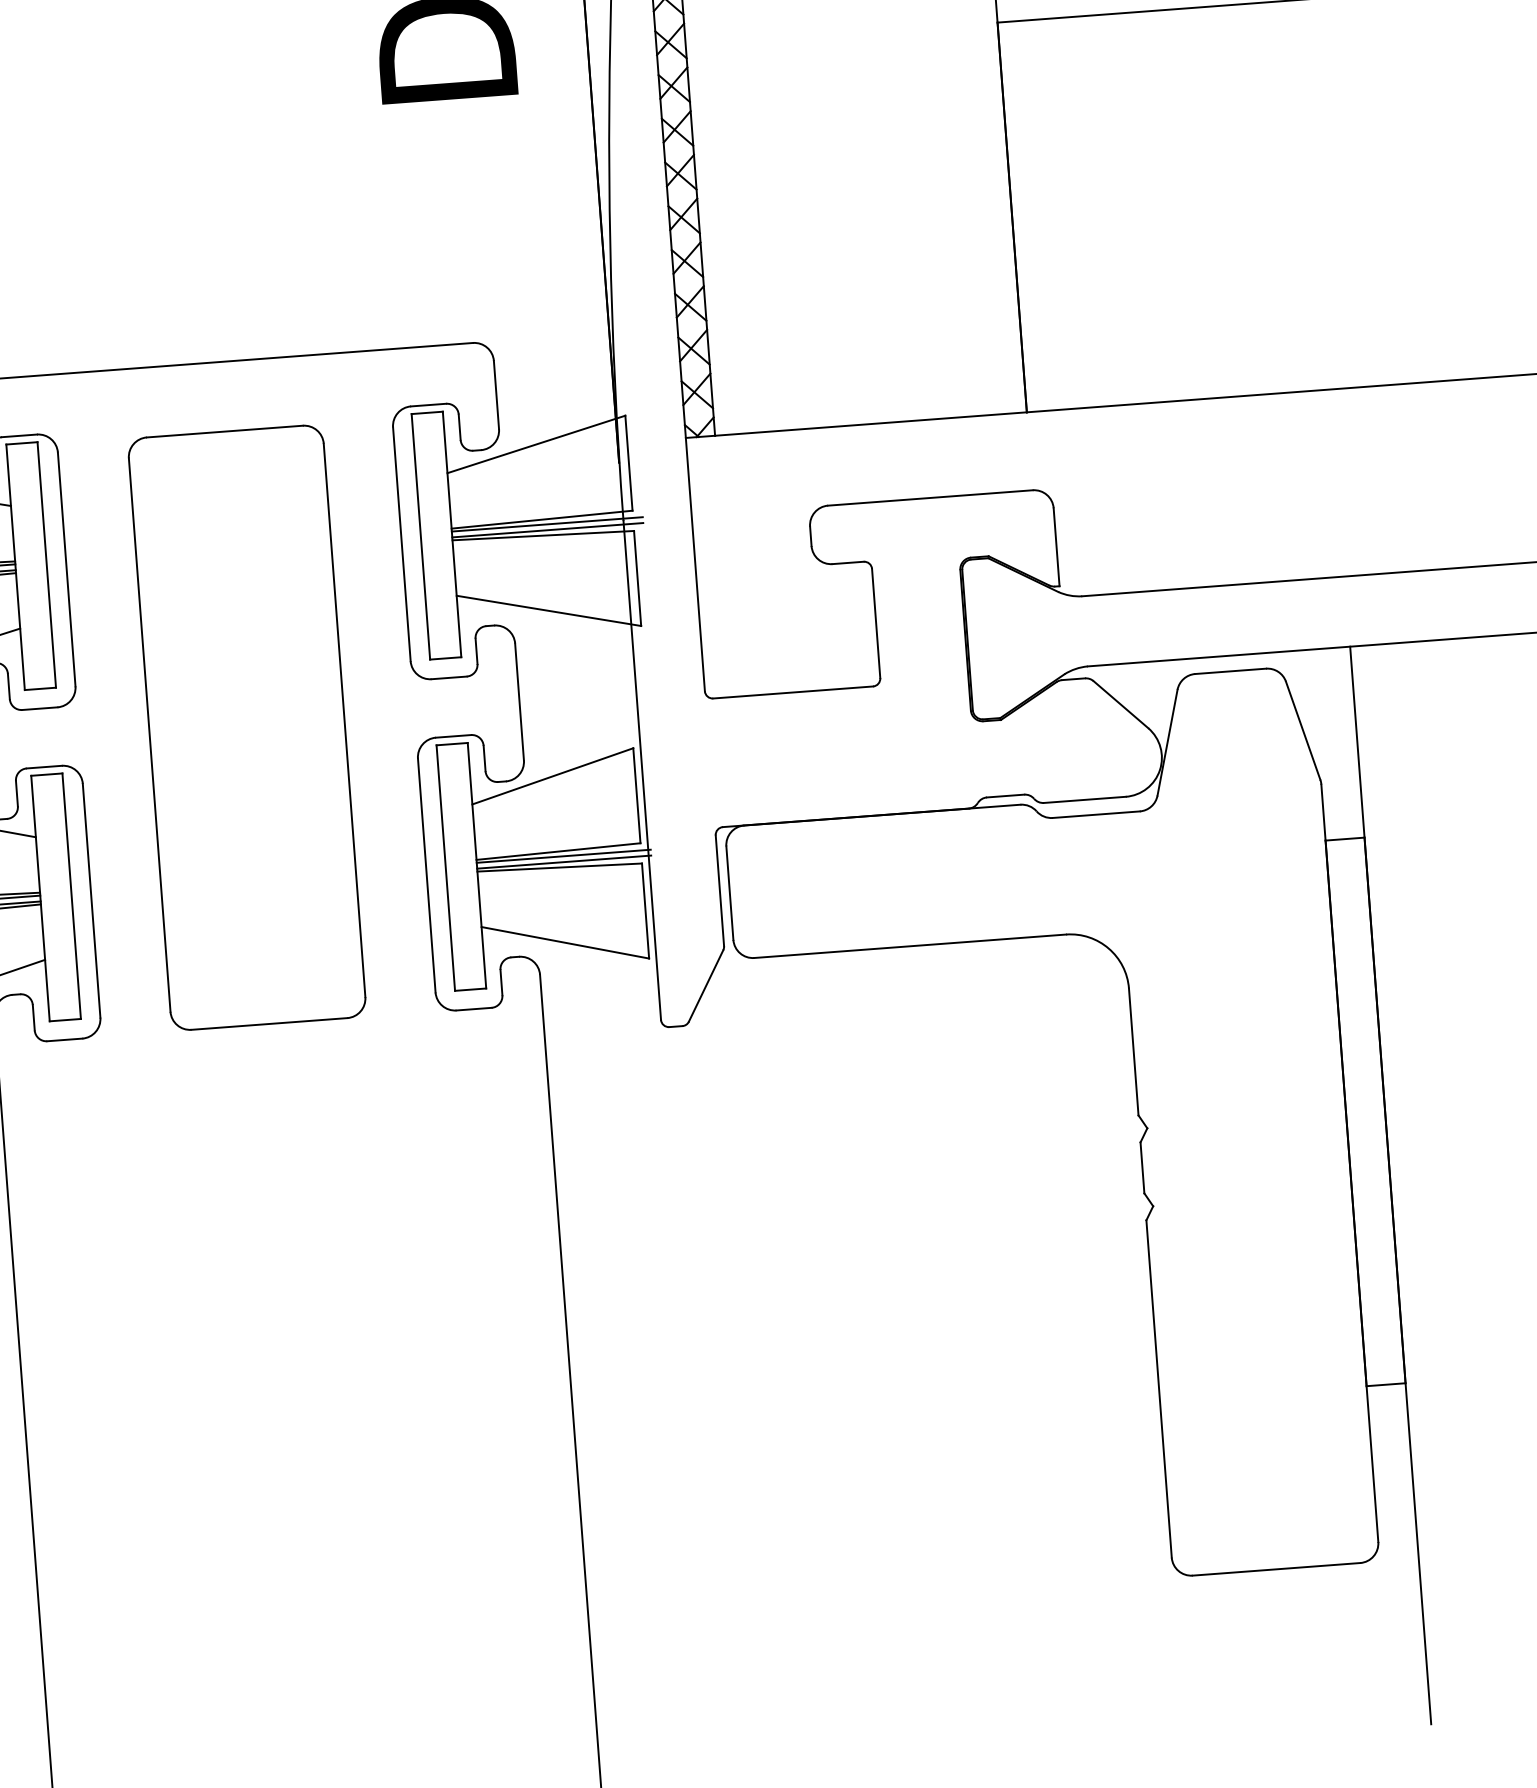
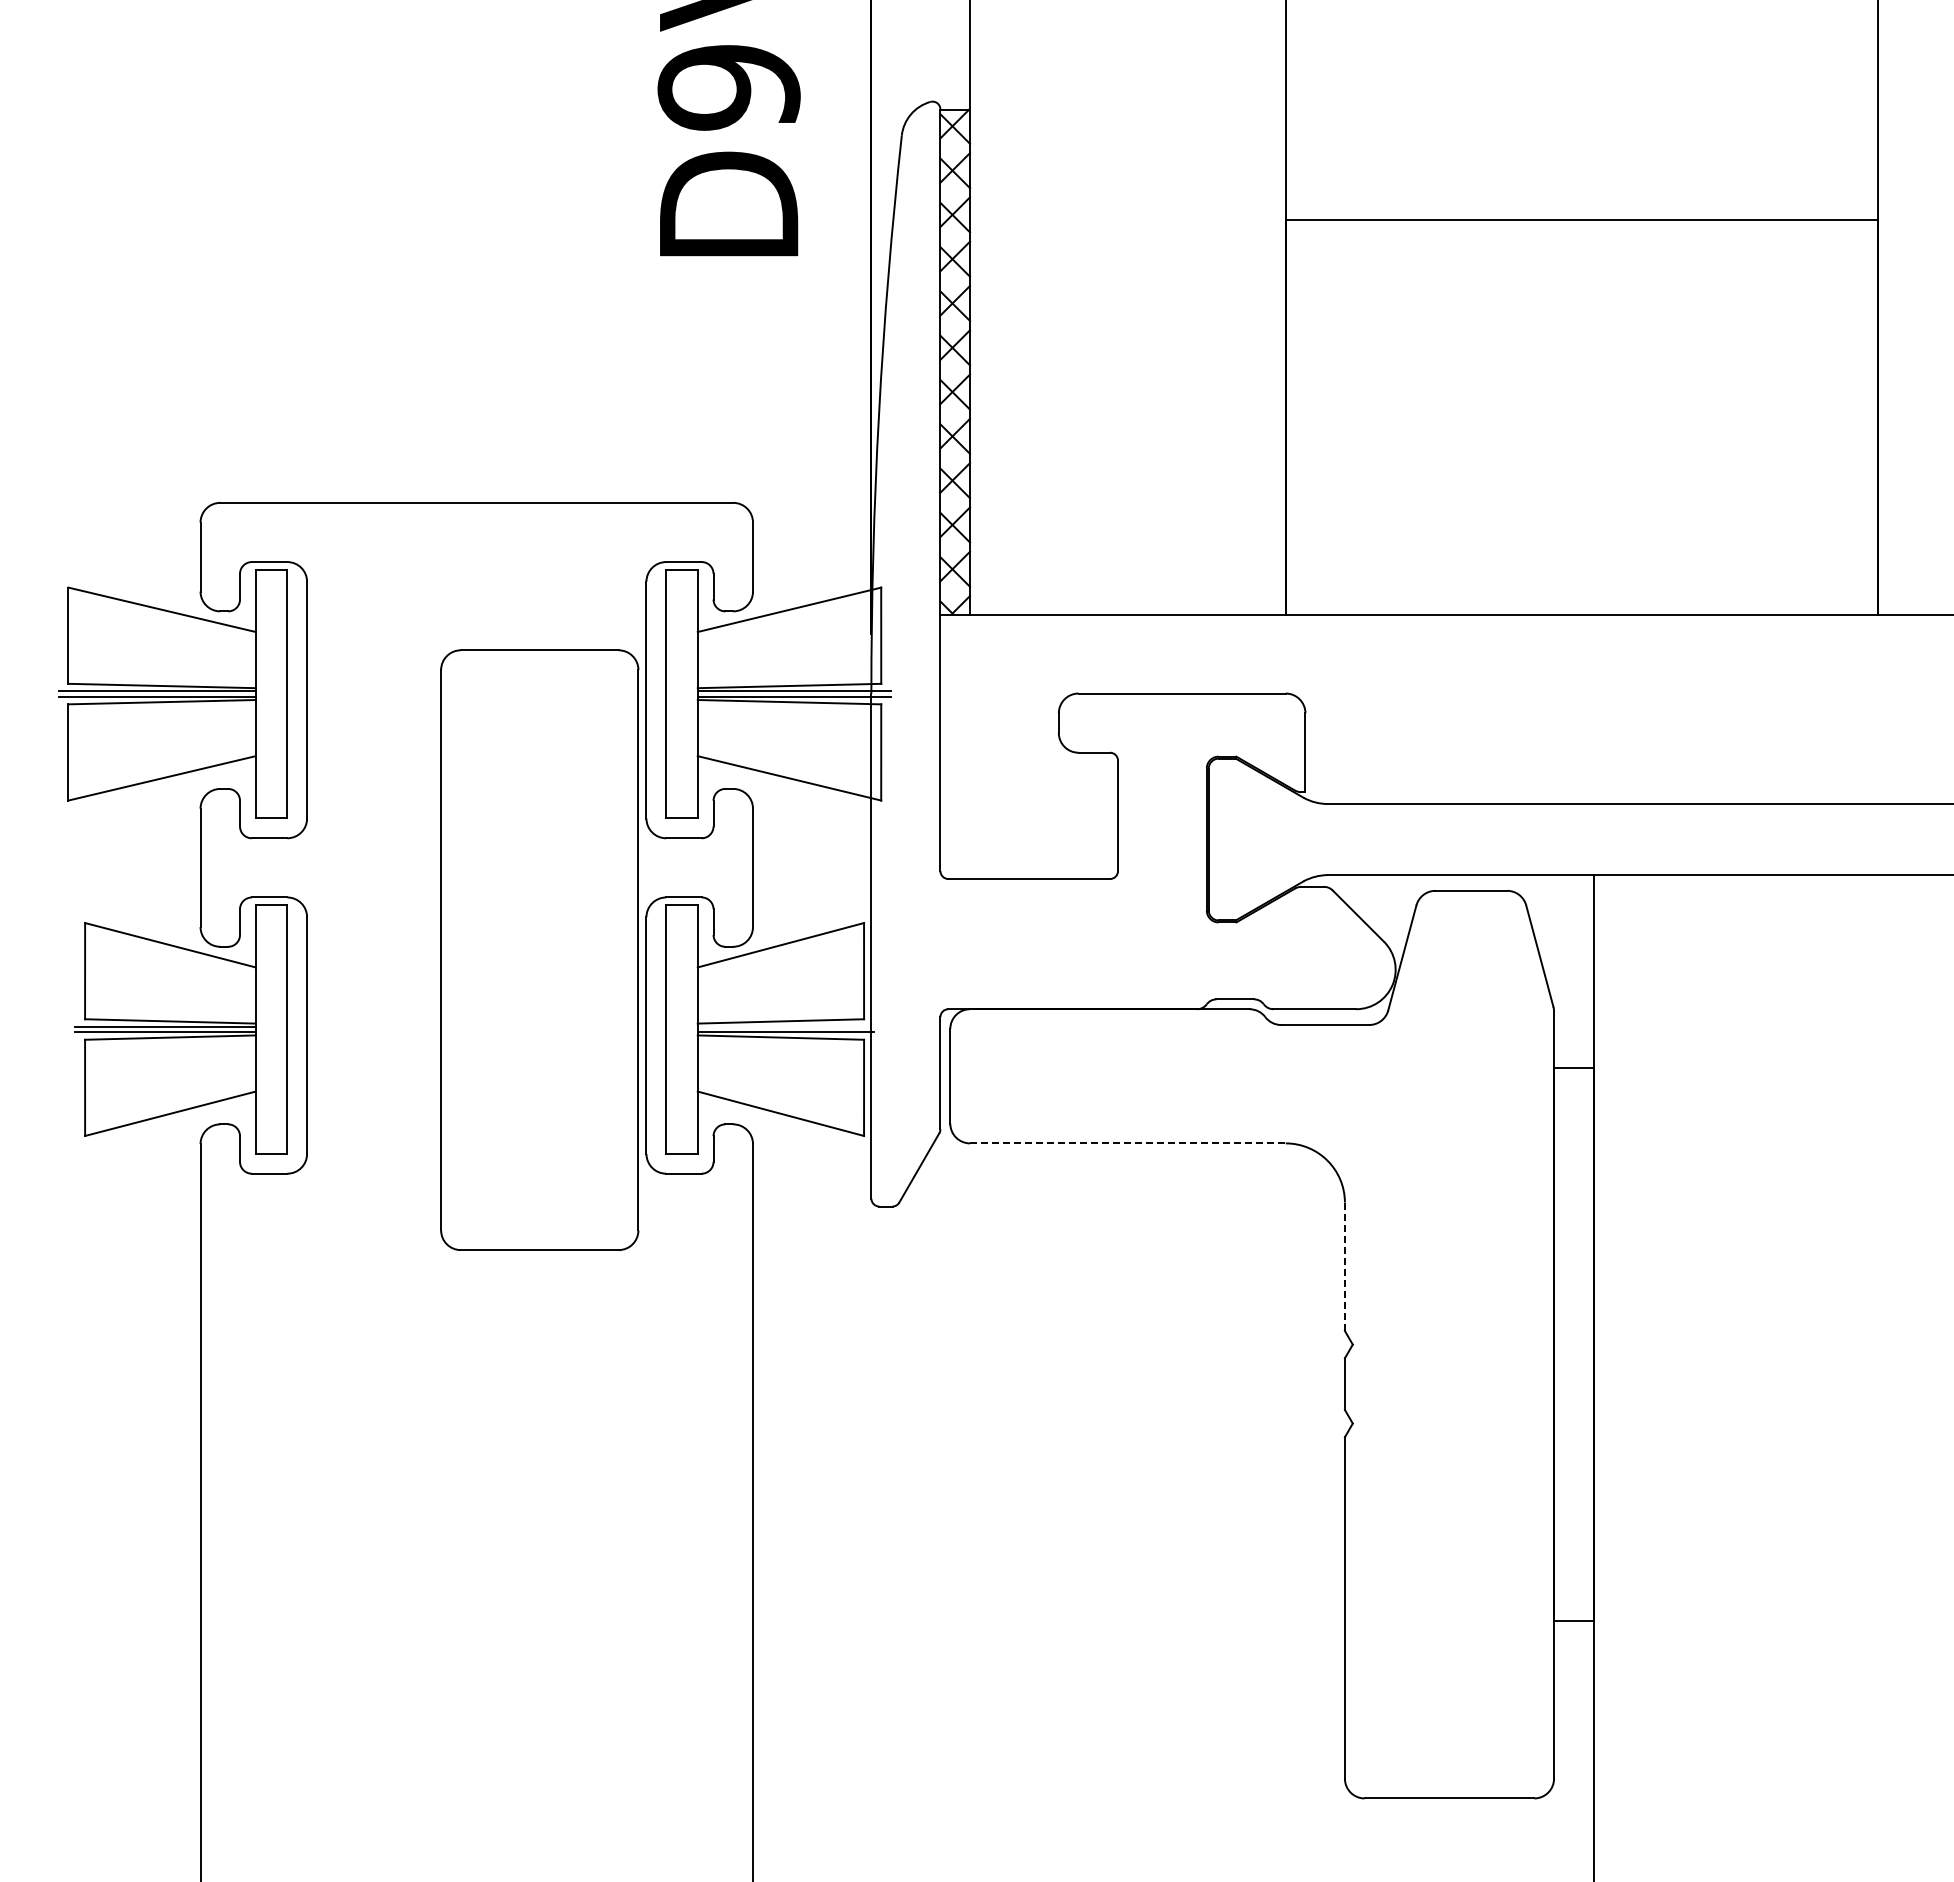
part: (246, 727) -> (539, 949), moved
line: (563, 856) -> (785, 1026), removed
line: (909, 946) -> (1127, 1143), solid -> dashed
line: (1133, 1052) -> (1344, 1267), solid -> dashed

